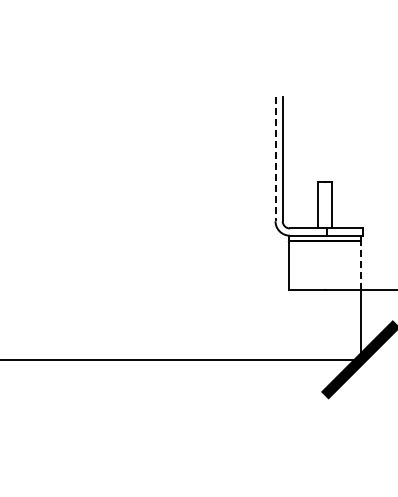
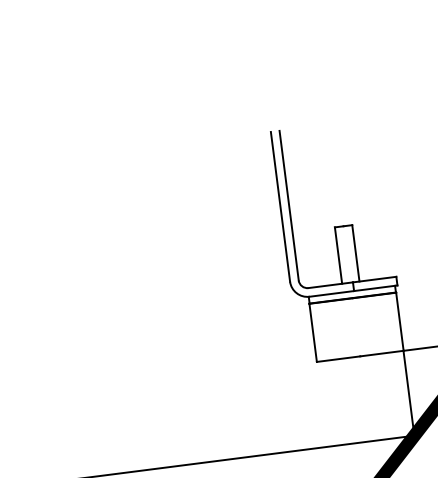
line: (275, 159) -> (280, 206), dashed -> solid
line: (360, 264) -> (399, 320), dashed -> solid

